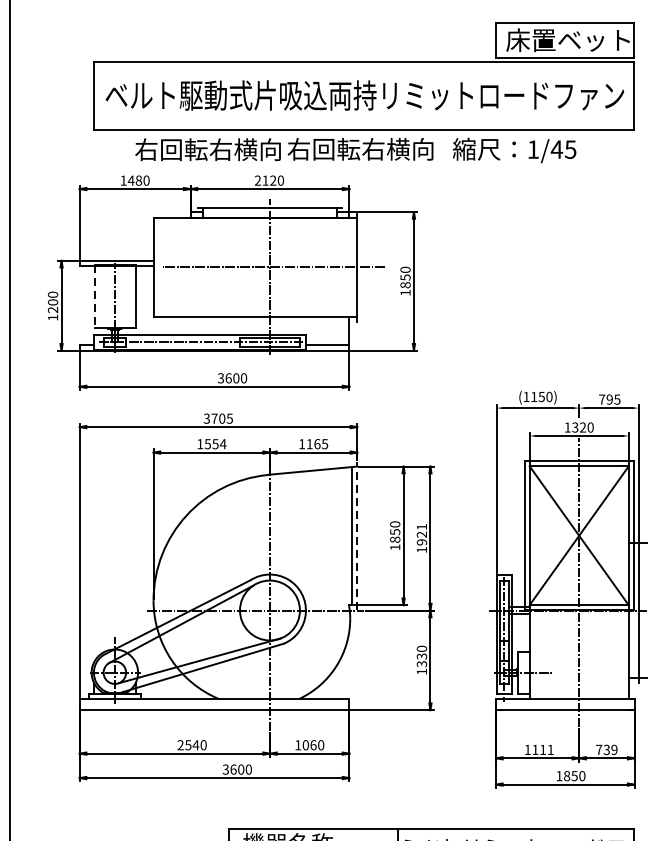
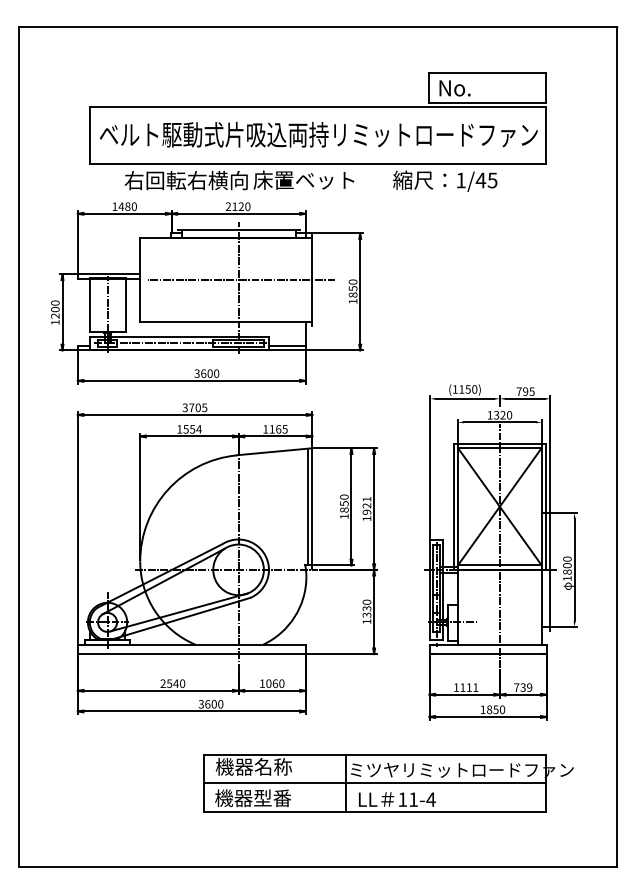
text: (568, 39) -> (490, 87), 床置ベット -> No.
text: (359, 148) -> (314, 179), 右回転右横向 -> 床置ベット
line: (94, 296) -> (90, 304), dashed -> solid
line: (357, 535) -> (312, 506), dashed -> solid

